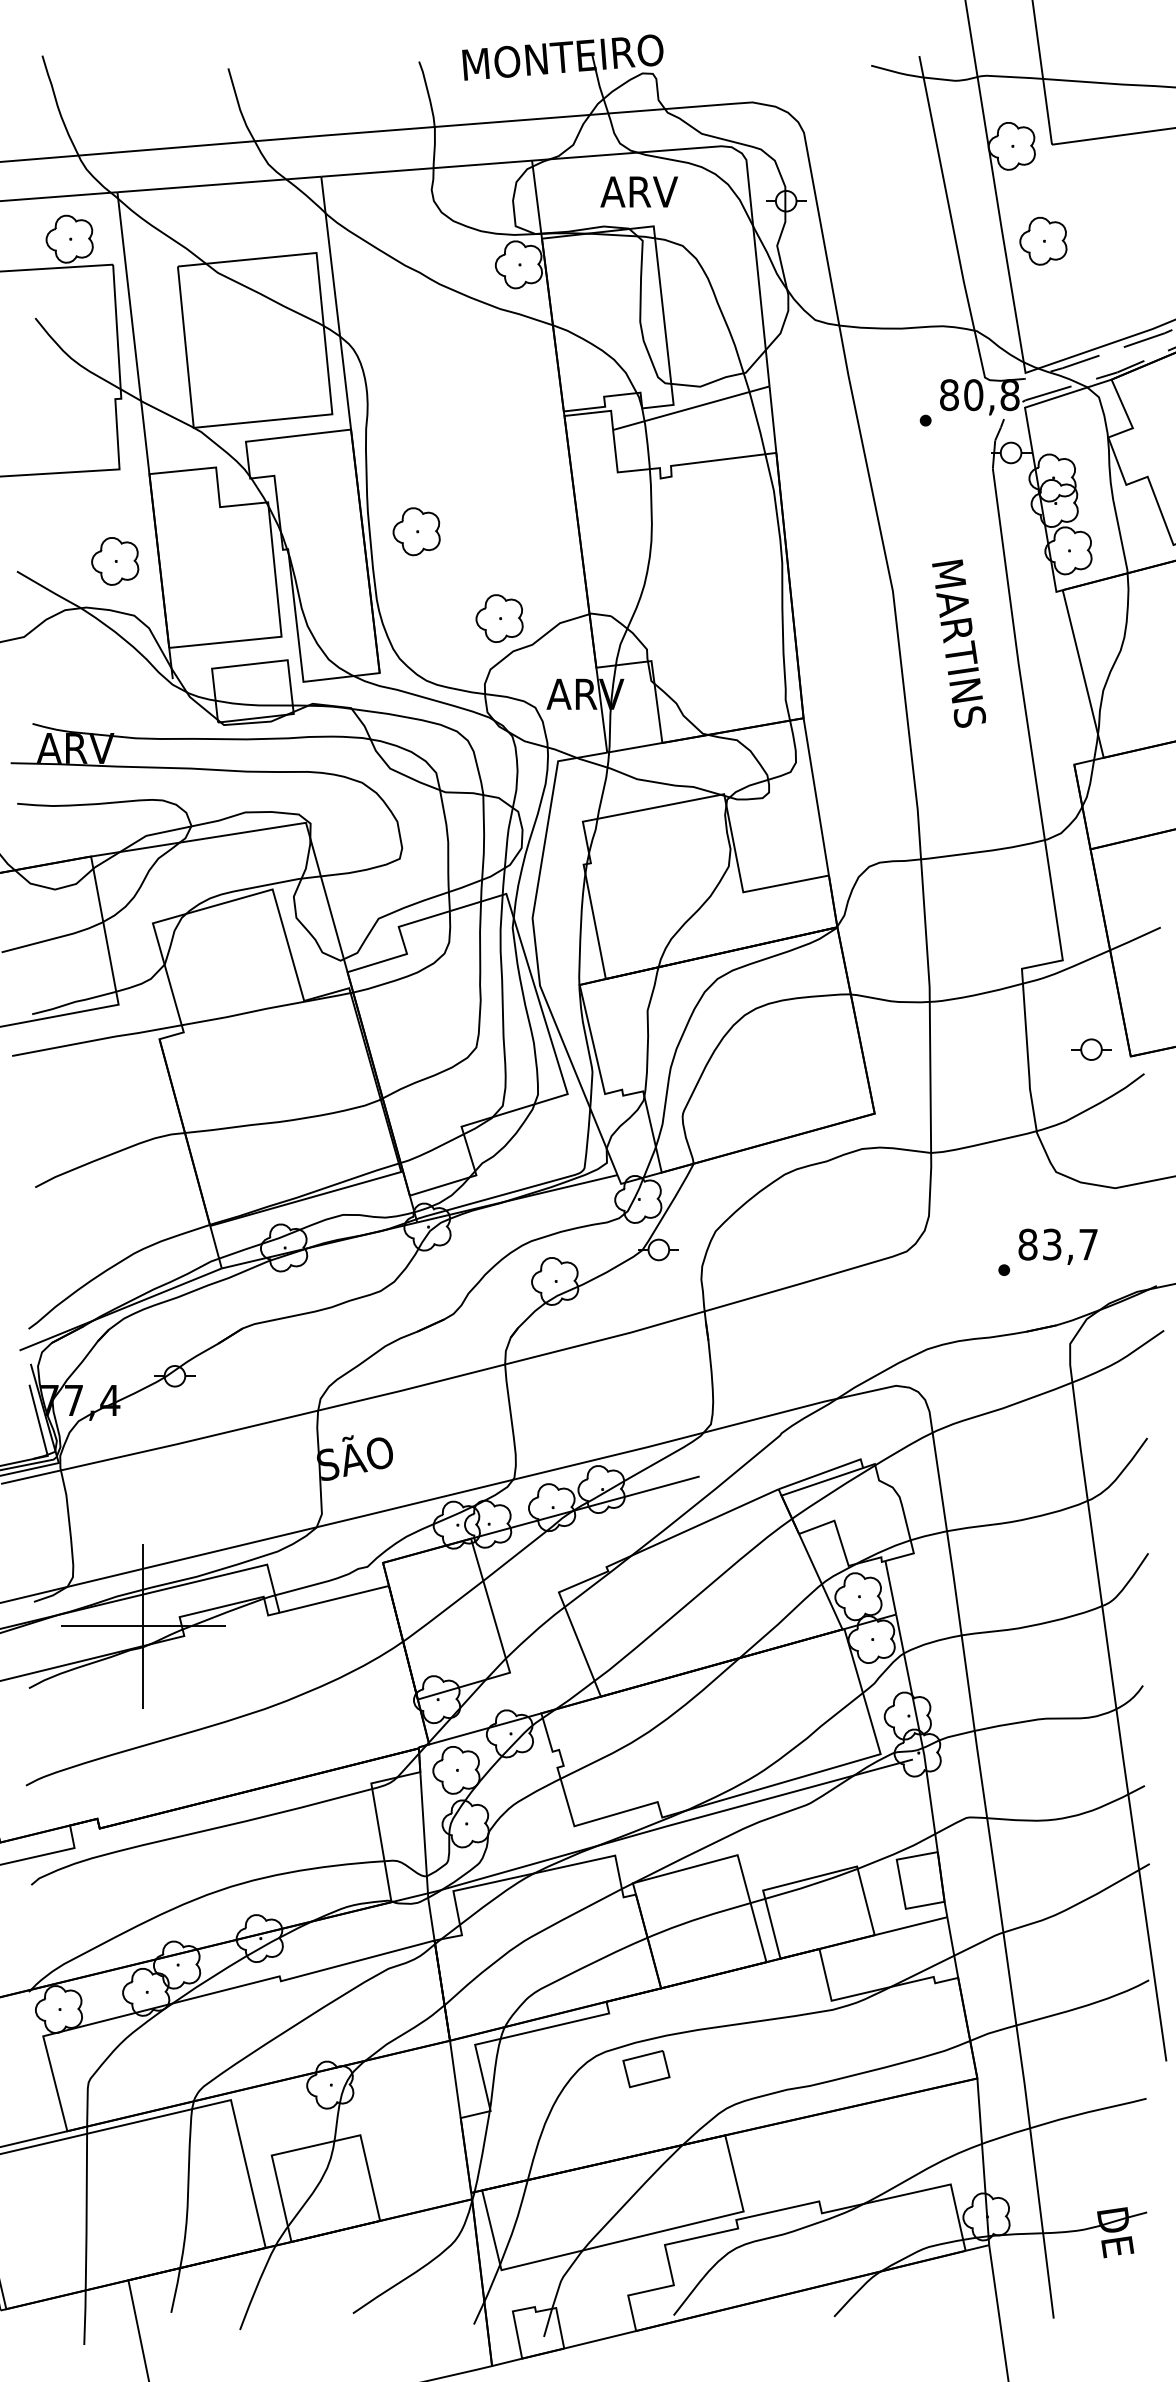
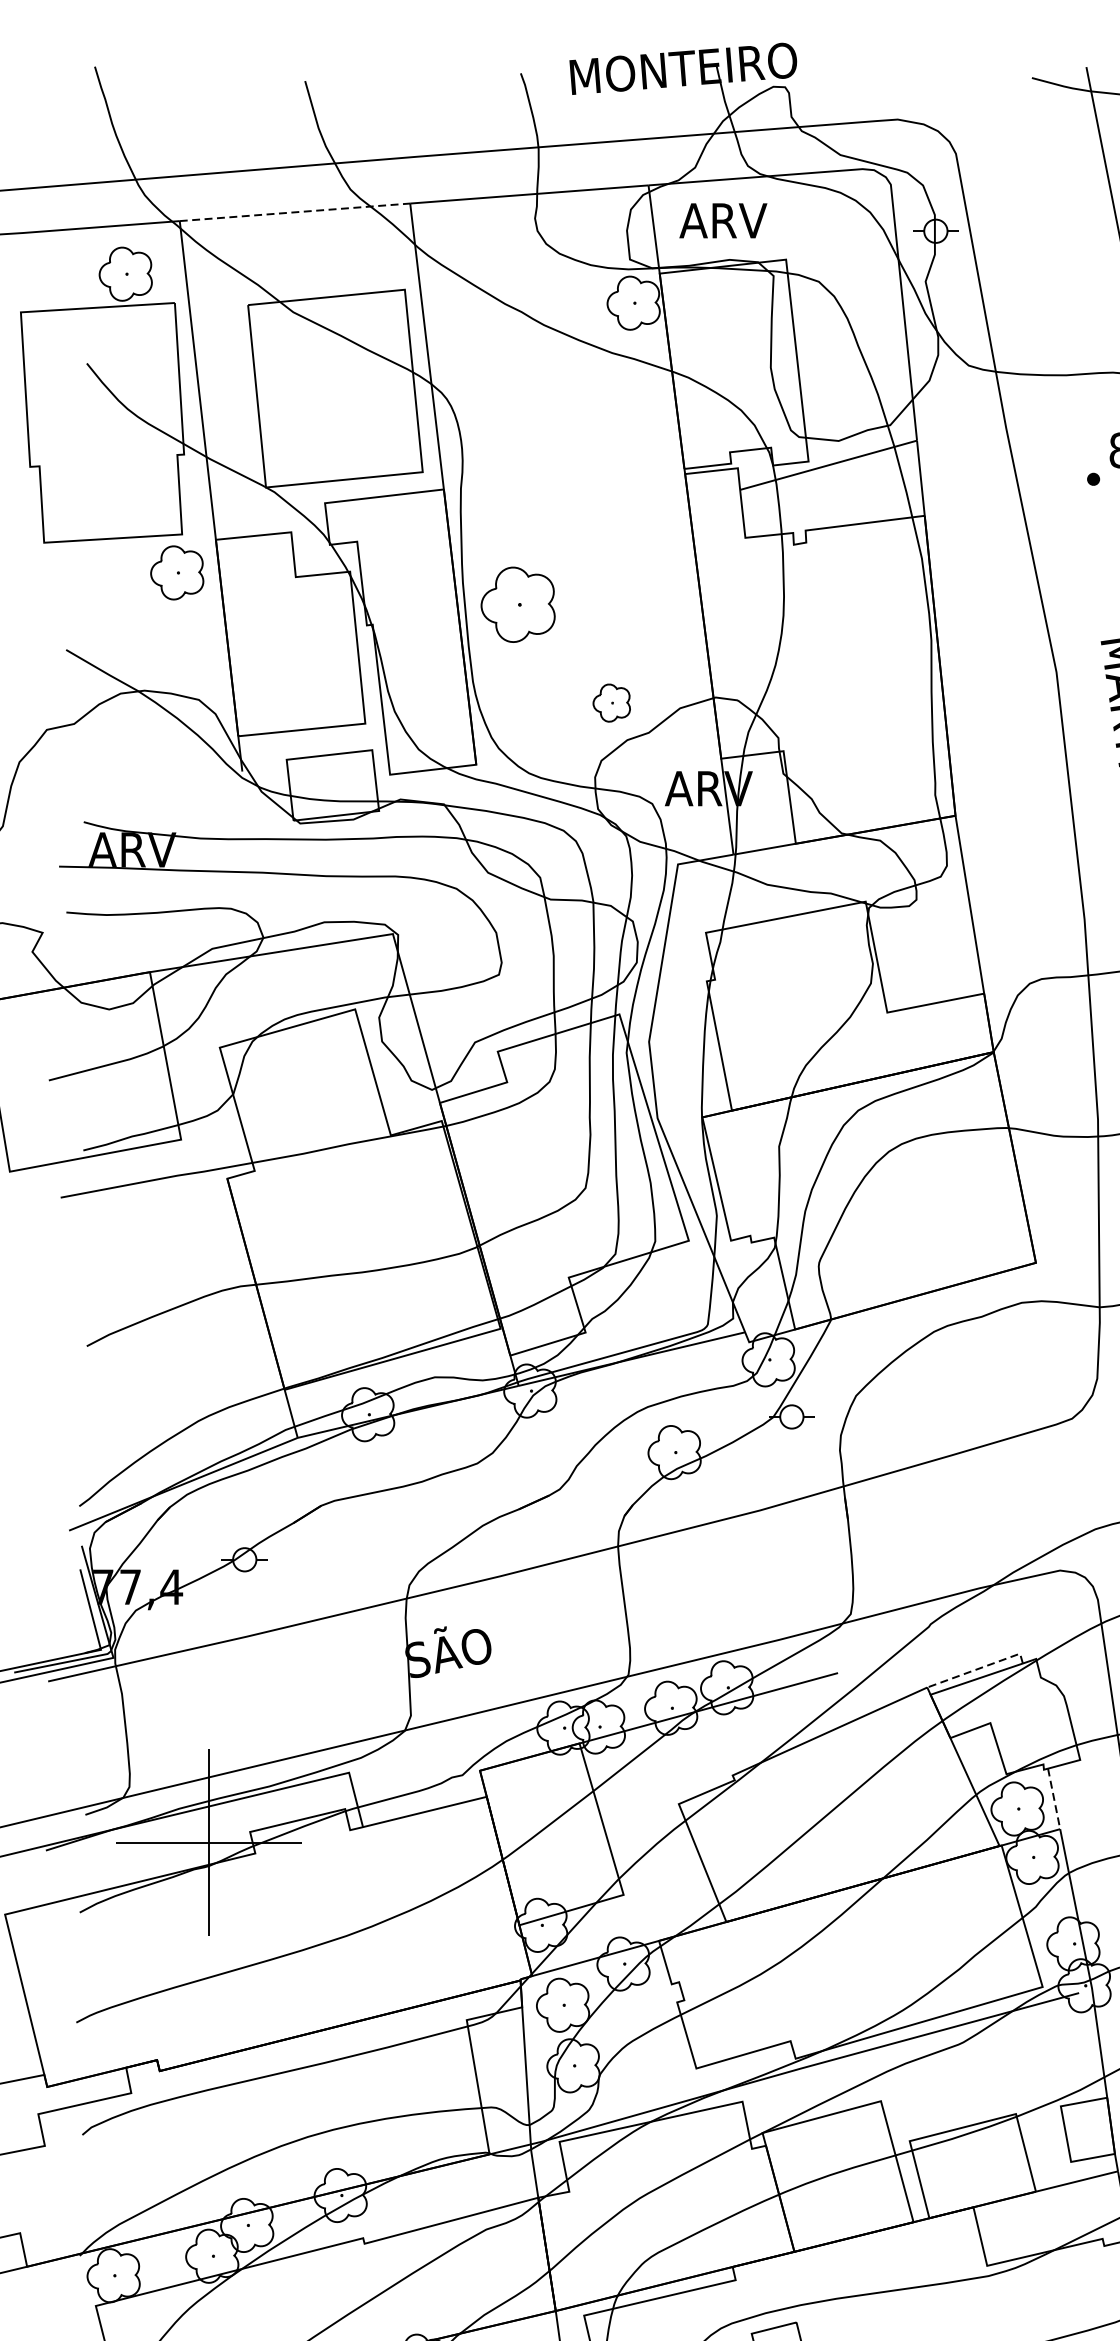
line: (219, 184) -> (295, 212), solid -> dashed
text: (638, 191) -> (722, 220), moved
part: (416, 531) -> (517, 604), size x1.4
part: (115, 561) -> (177, 573), moved
part: (499, 618) -> (611, 703), size x0.7
line: (824, 1472) -> (979, 1668), solid -> dashed
line: (890, 1588) -> (1053, 1799), solid -> dashed

